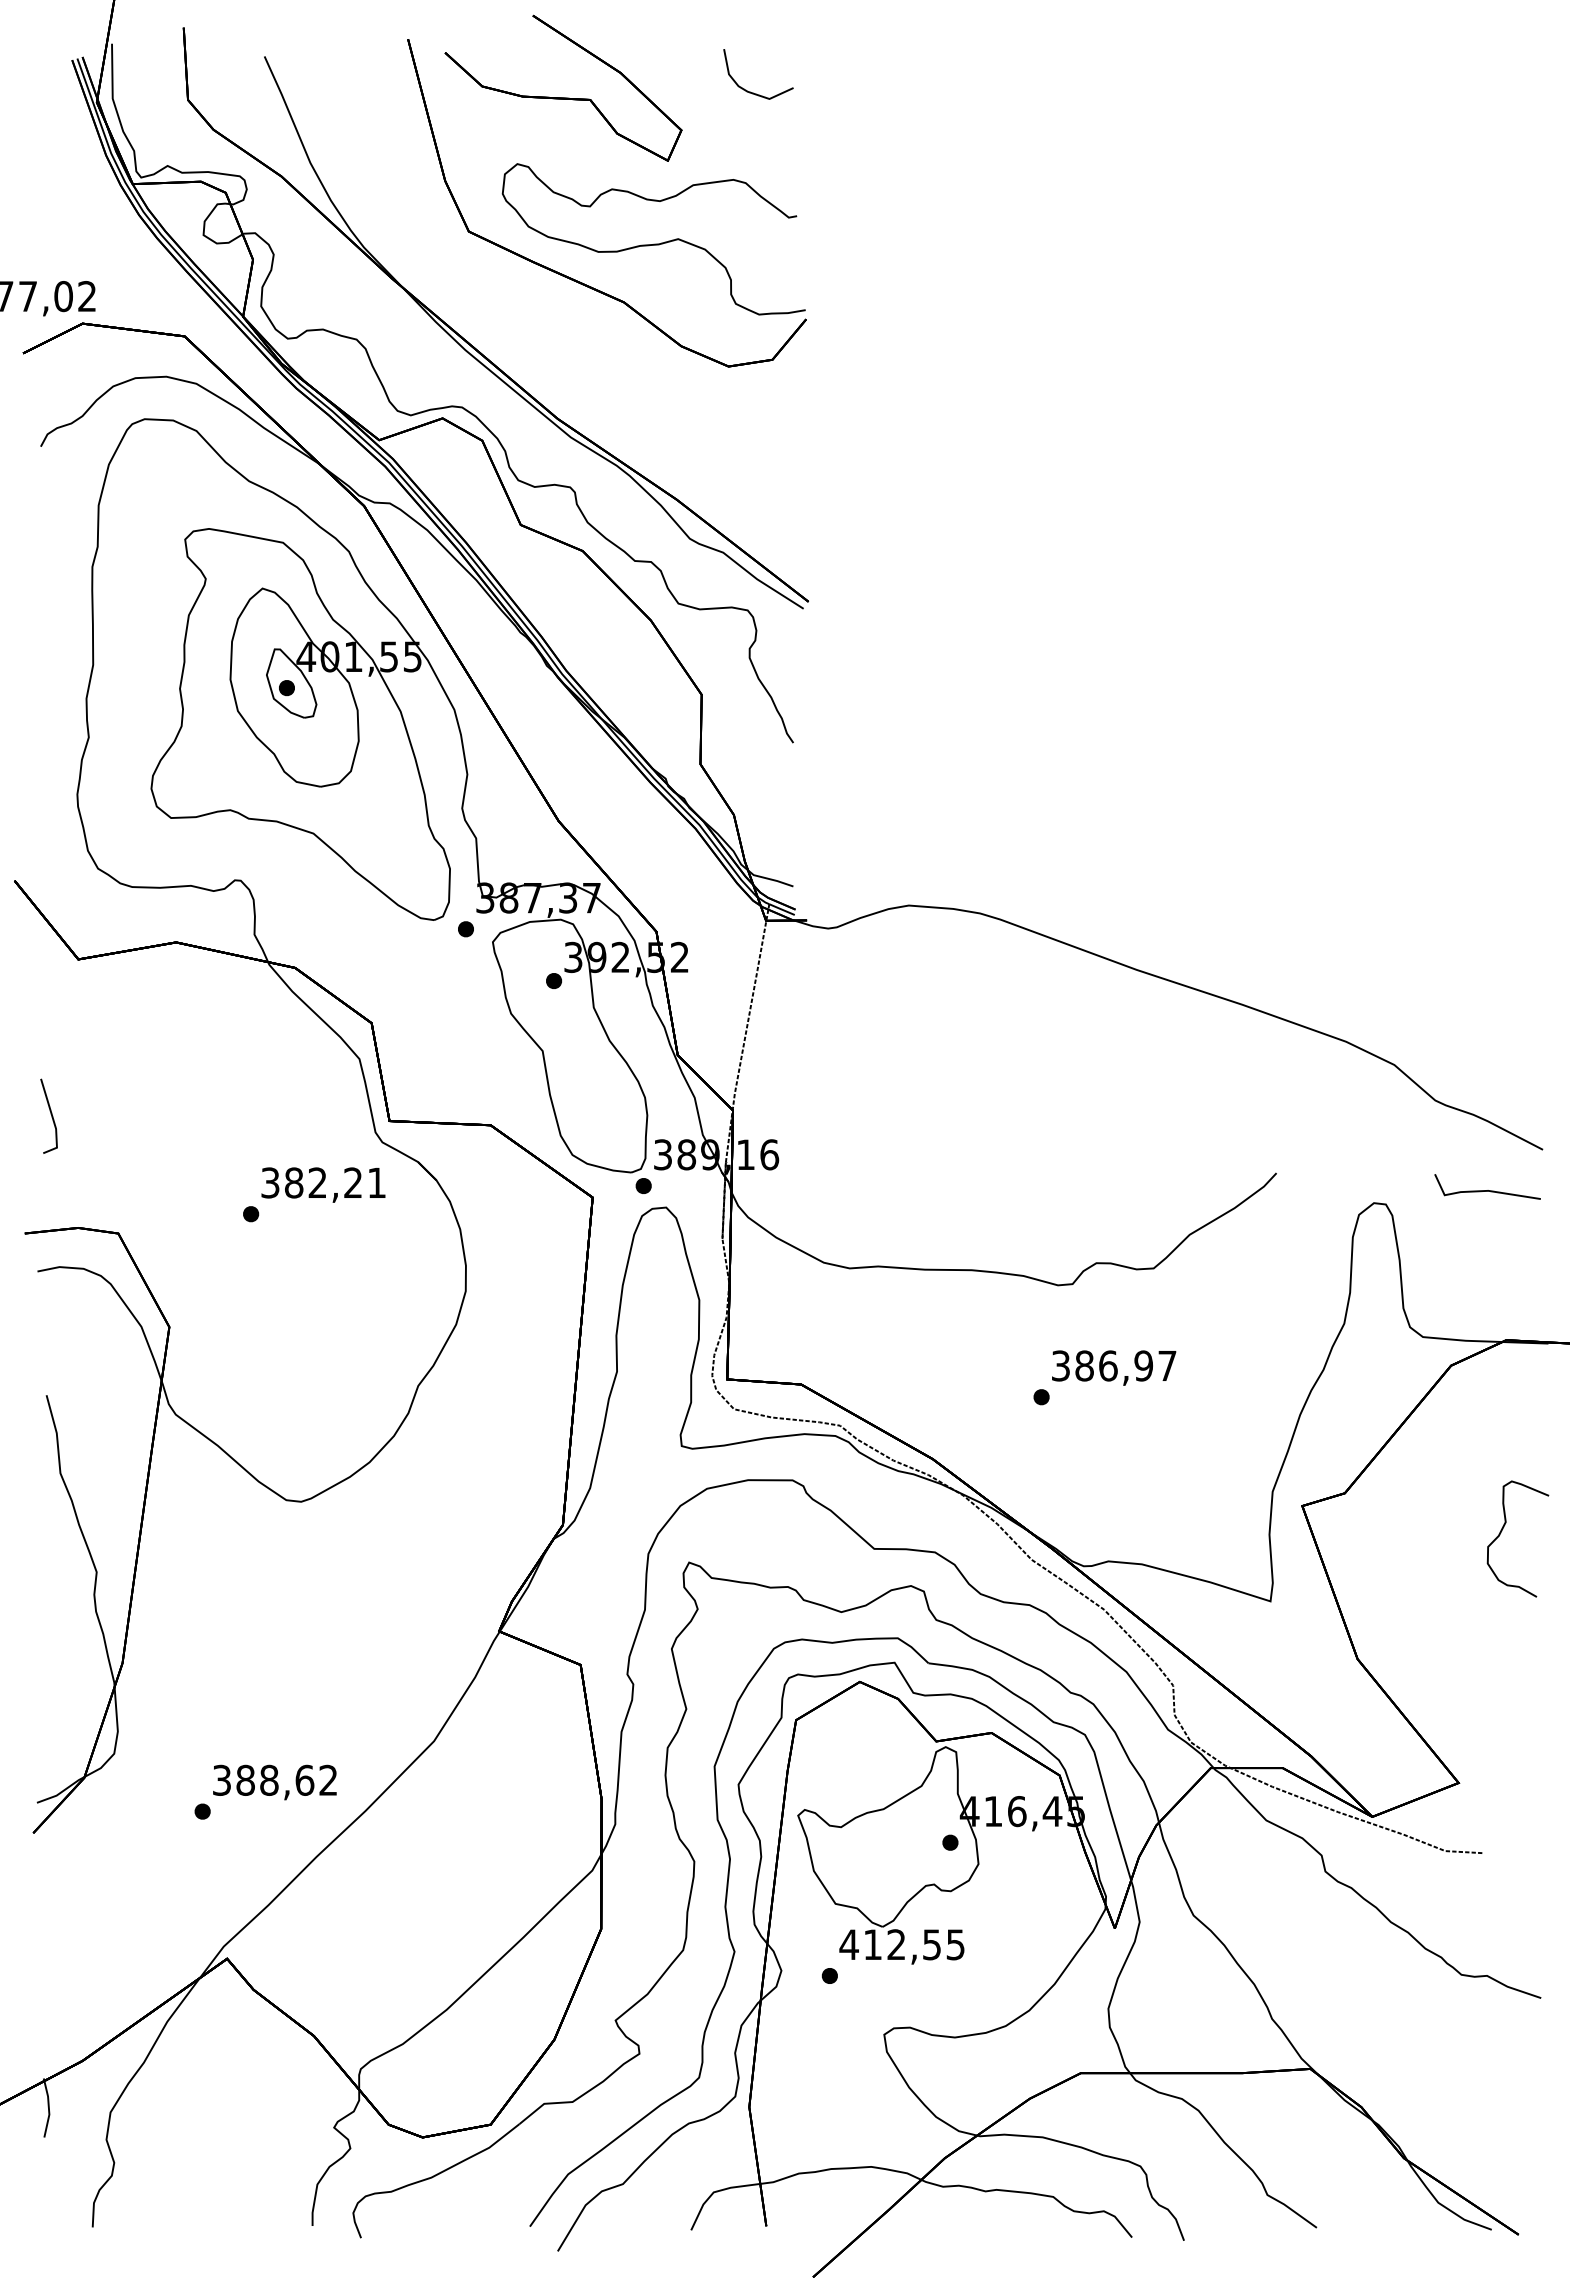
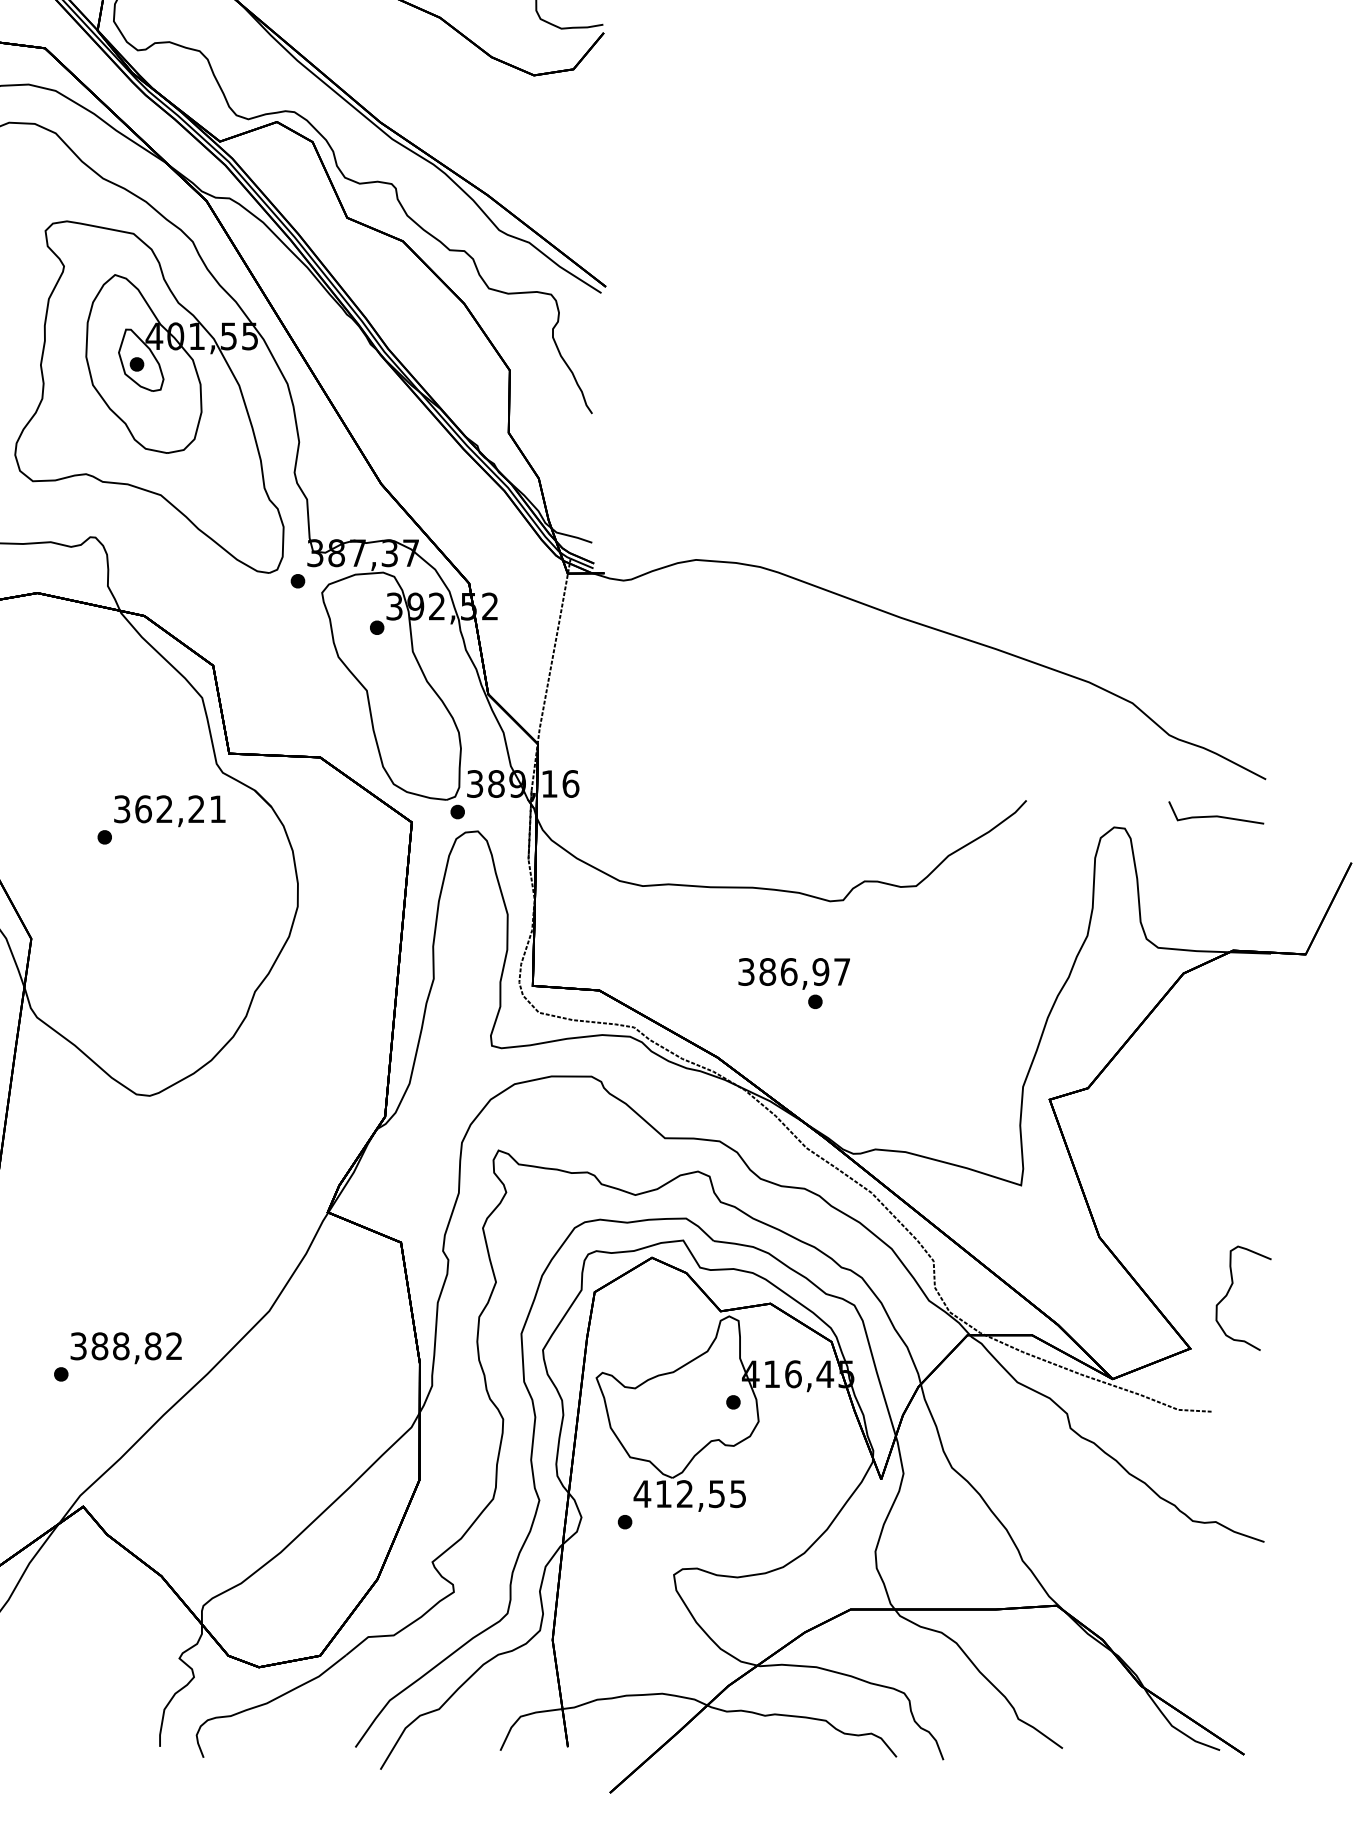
text: (294, 1182) -> (143, 808), 382,21 -> 362,21
text: (1114, 1367) -> (794, 973), moved
curve: (1502, 1531) -> (1229, 1291), moved
text: (304, 1779) -> (152, 1345), 388,62 -> 388,82

